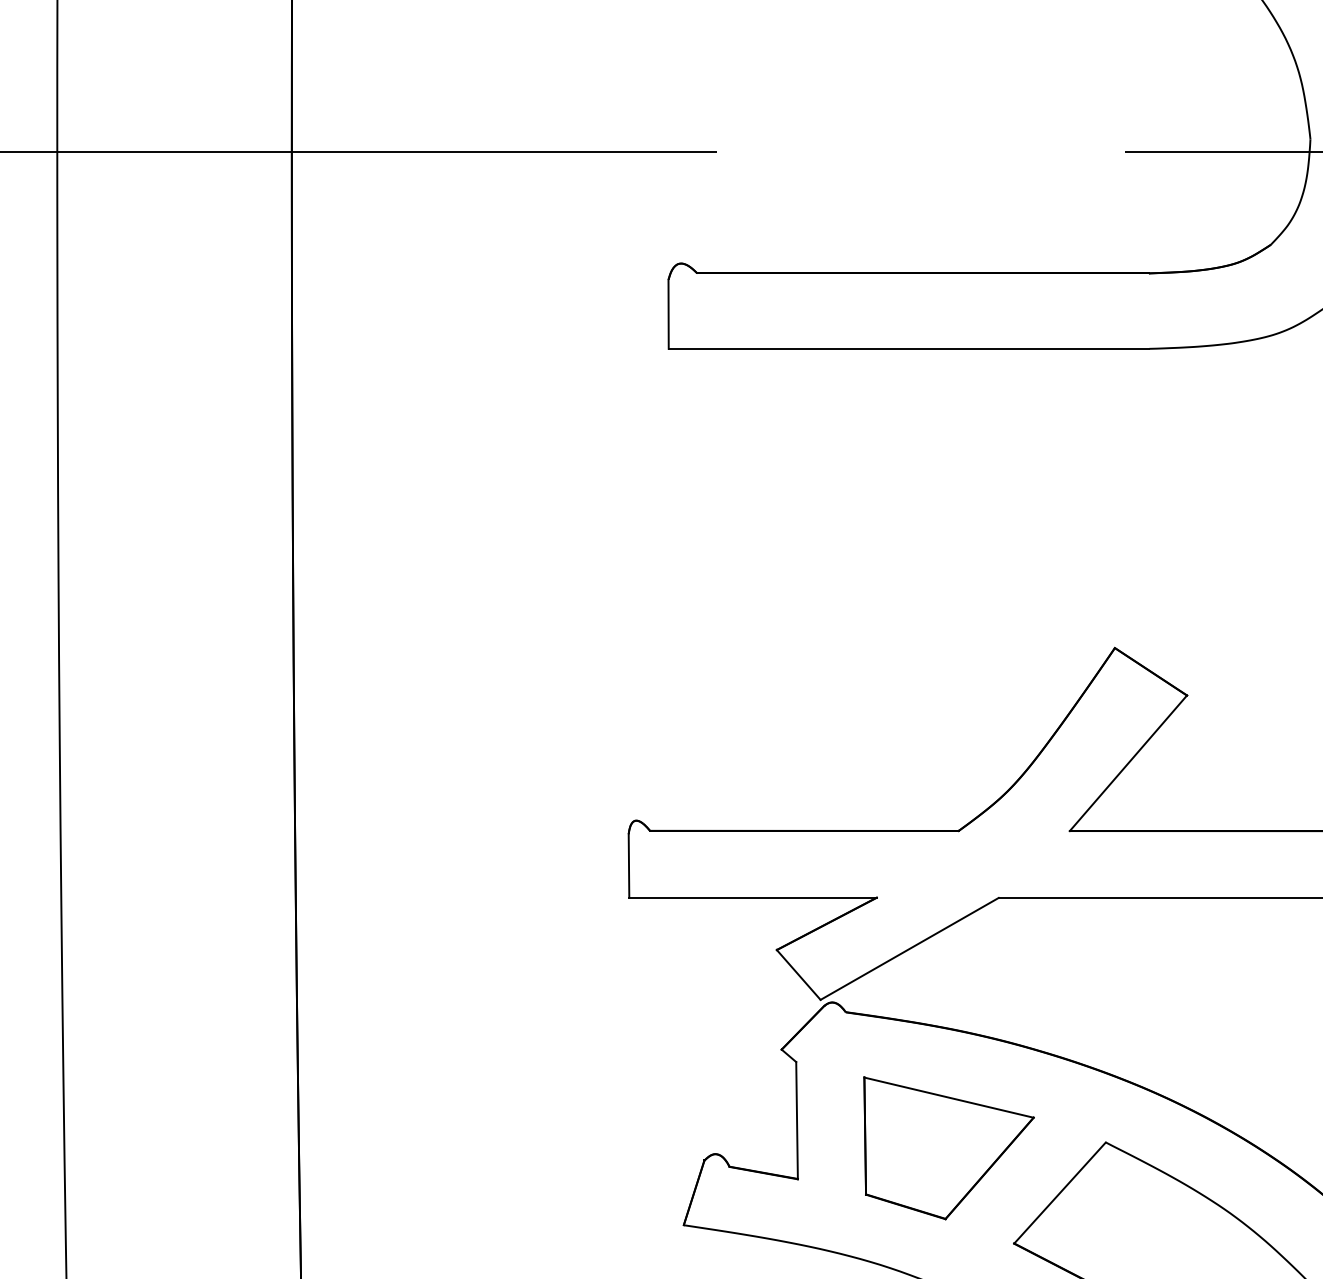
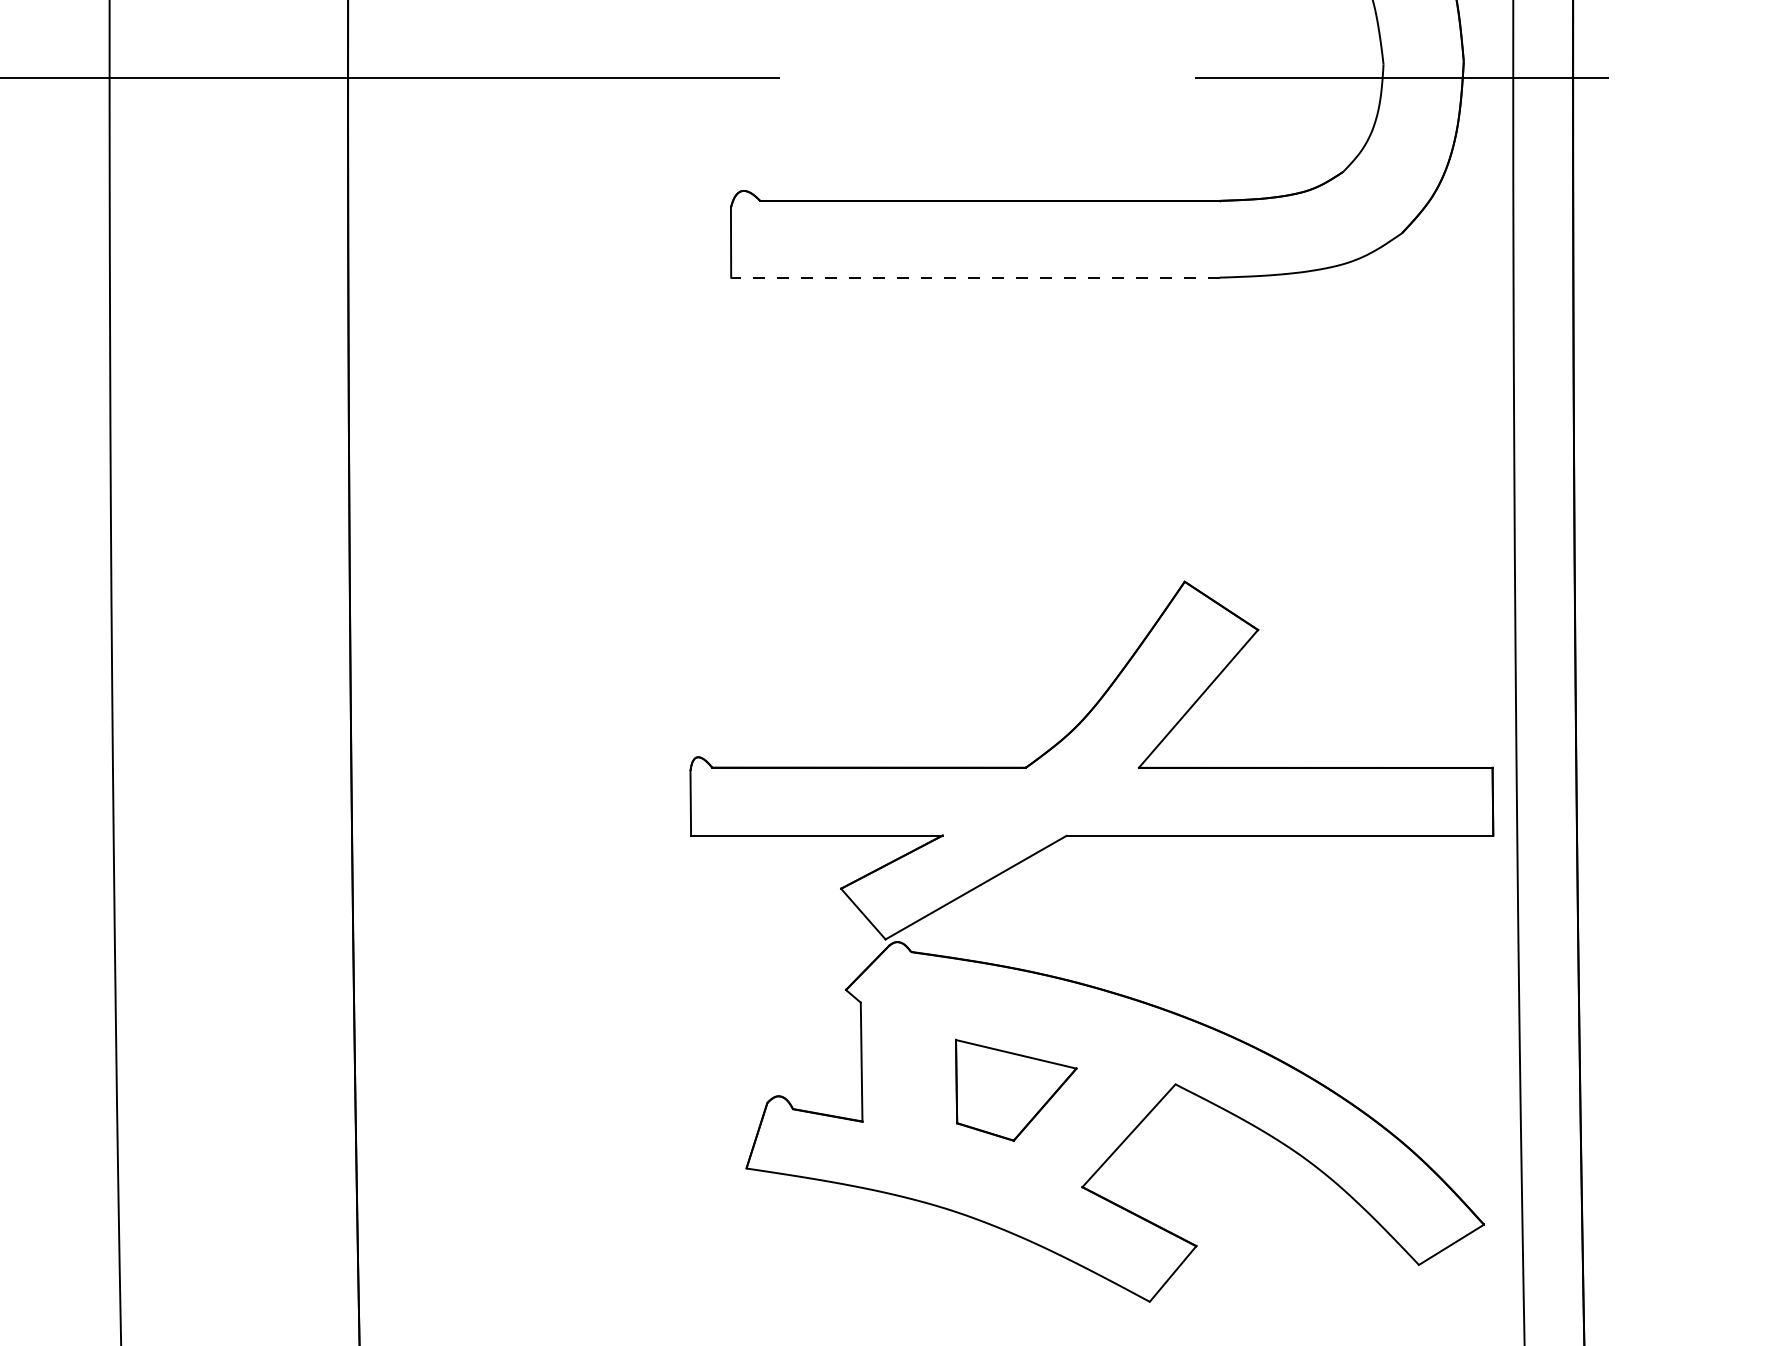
line: (908, 348) -> (974, 277), solid -> dashed
part: (949, 1148) -> (1016, 1090), size x0.7

